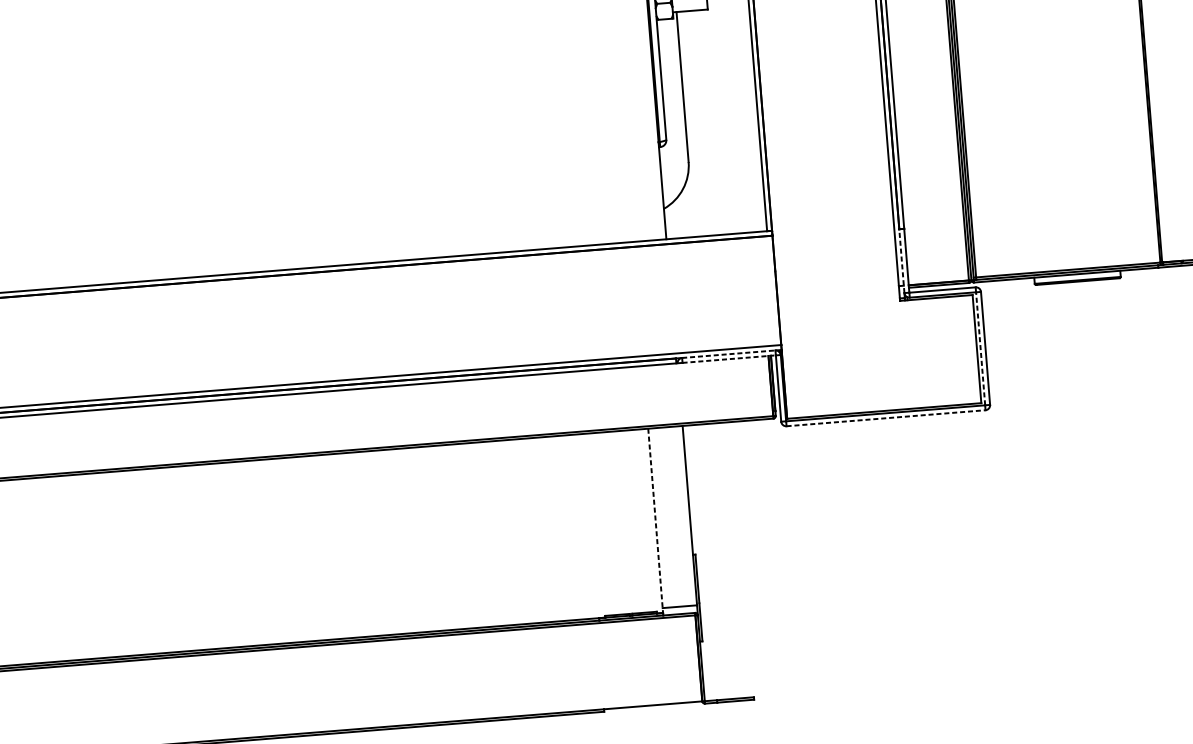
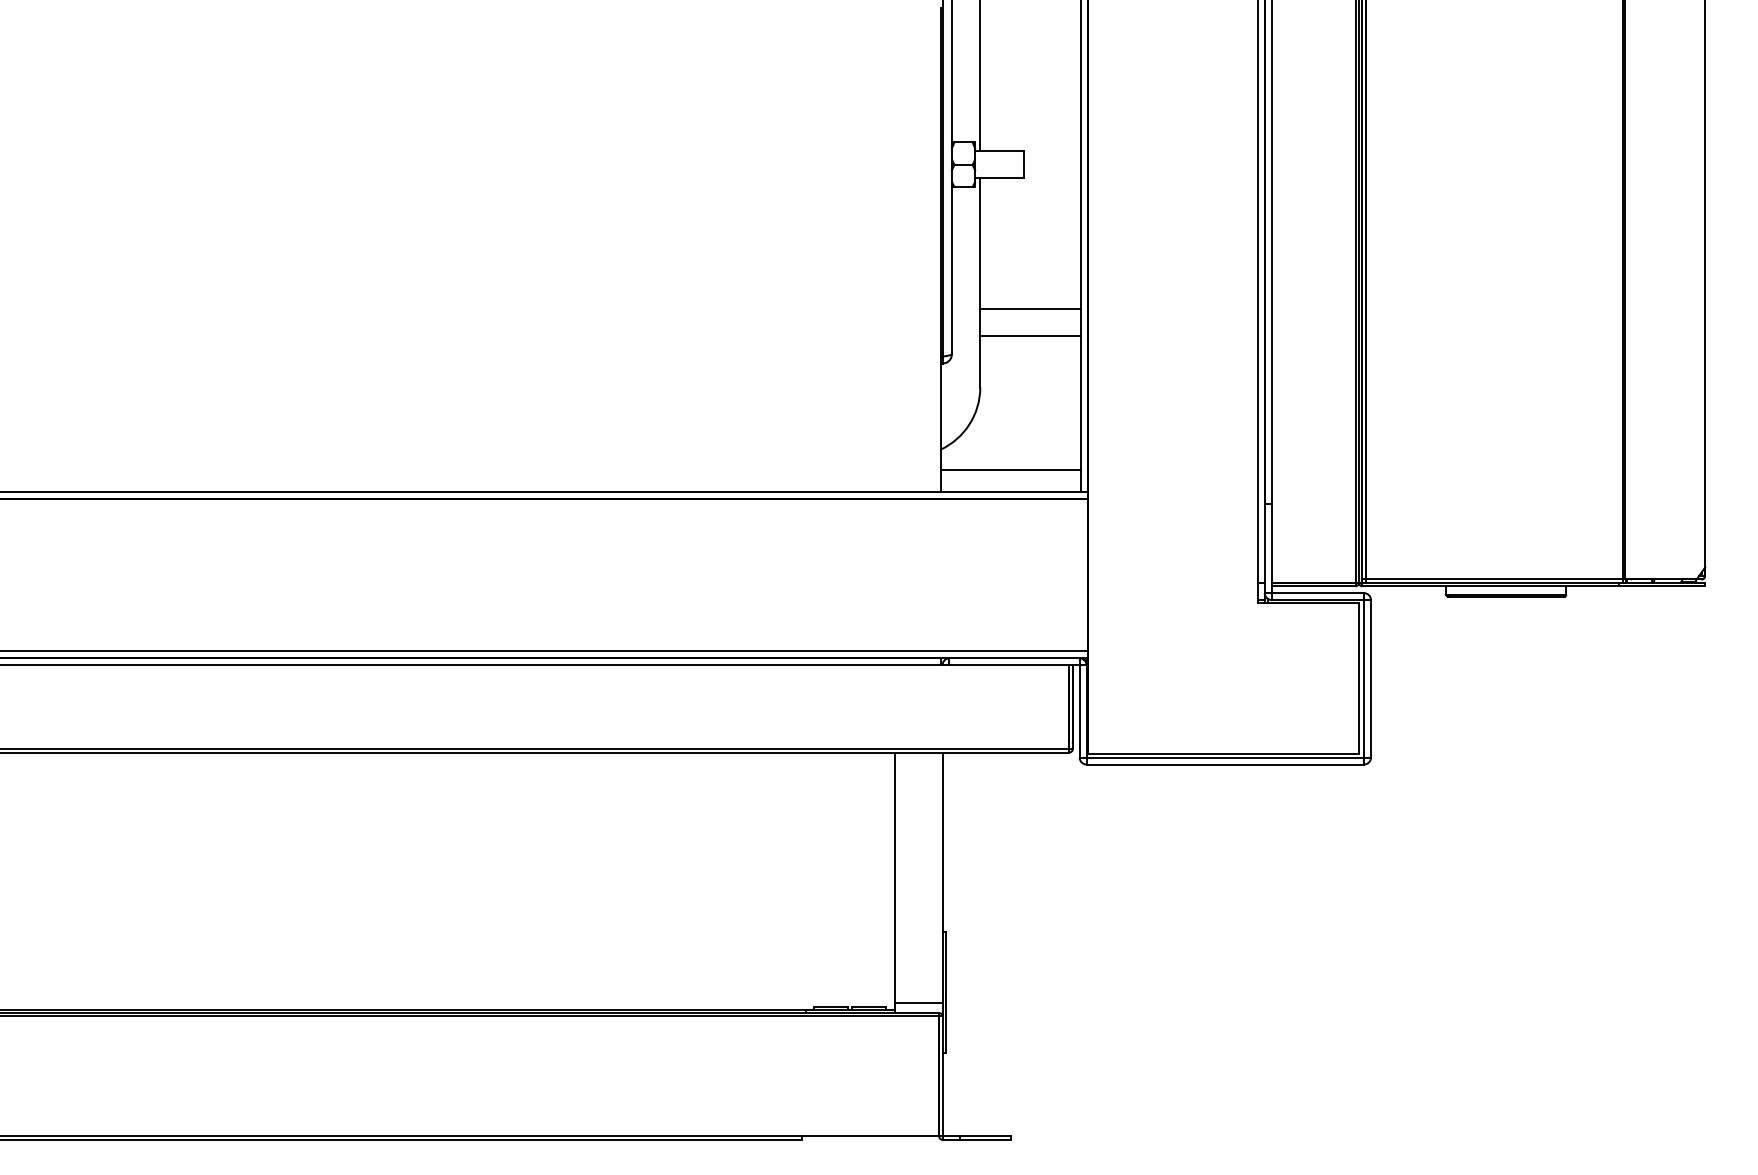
line: (720, 102) -> (1030, 308), added
line: (721, 122) -> (1030, 336), added
line: (715, 219) -> (1010, 469), added
line: (901, 261) -> (1264, 548), dashed -> solid
line: (980, 348) -> (1364, 678), dashed -> solid
line: (729, 354) -> (1015, 658), dashed -> solid
line: (729, 359) -> (1015, 665), dashed -> solid
line: (886, 418) -> (1225, 764), dashed -> solid
line: (655, 521) -> (894, 881), dashed -> solid

